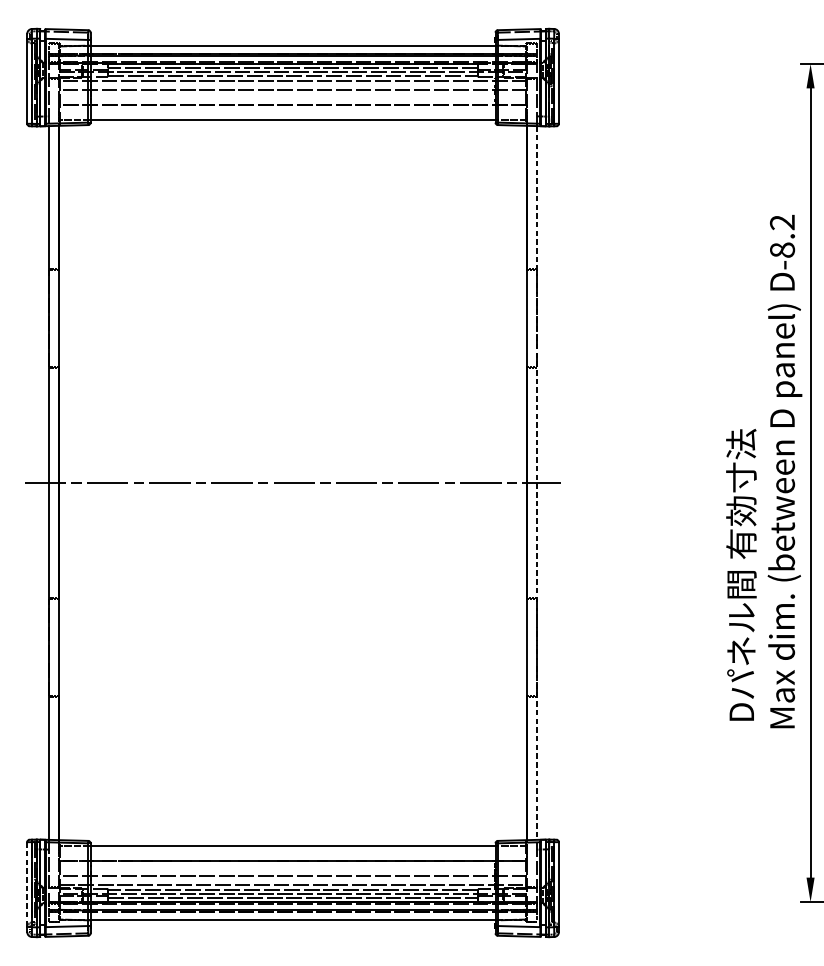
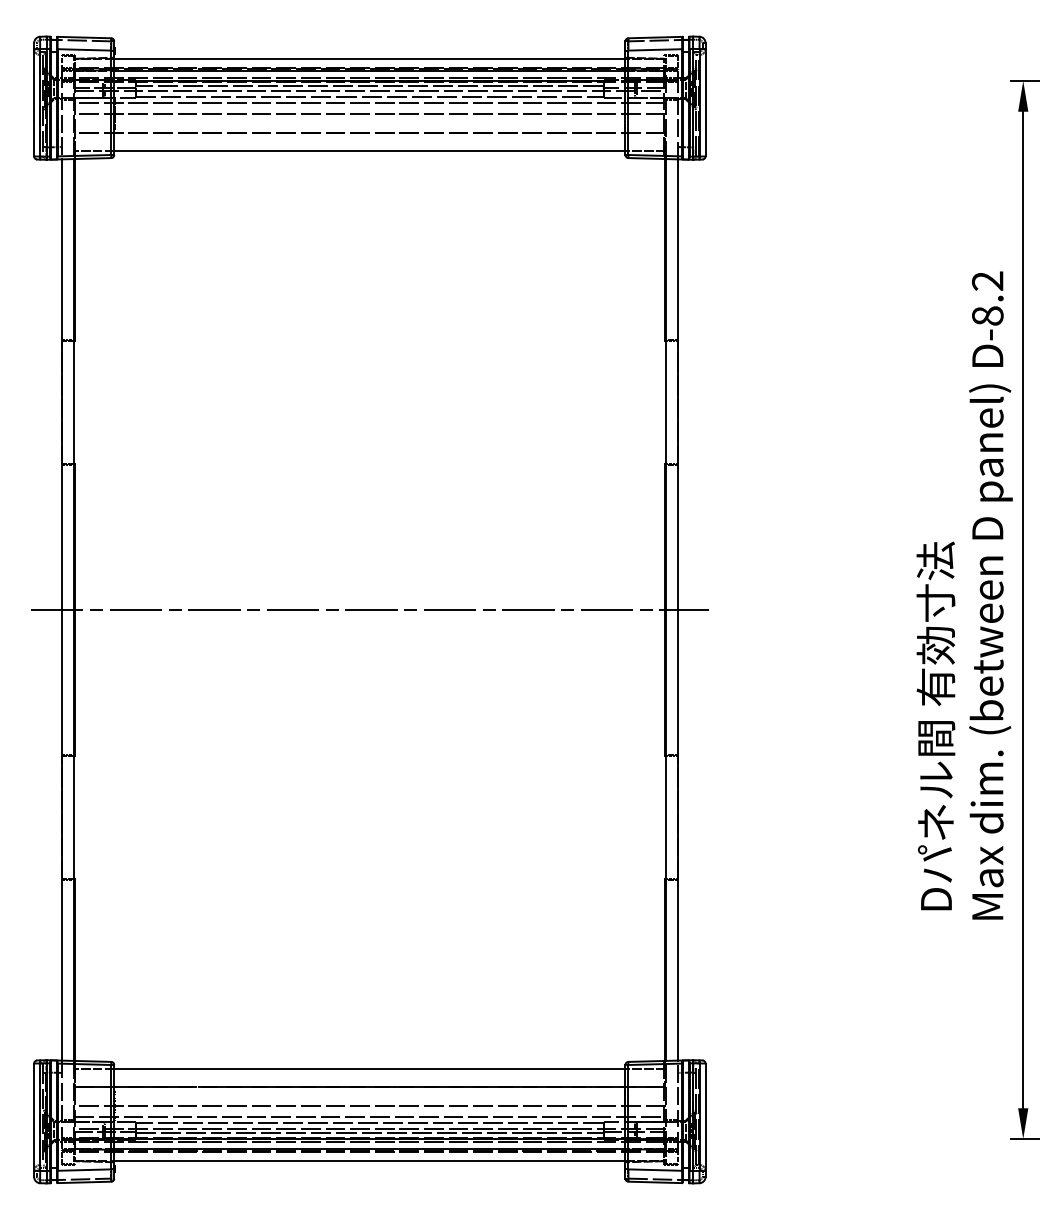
line: (536, 483) -> (677, 610), dashed -> solid
line: (27, 884) -> (34, 1117), dashed -> solid

